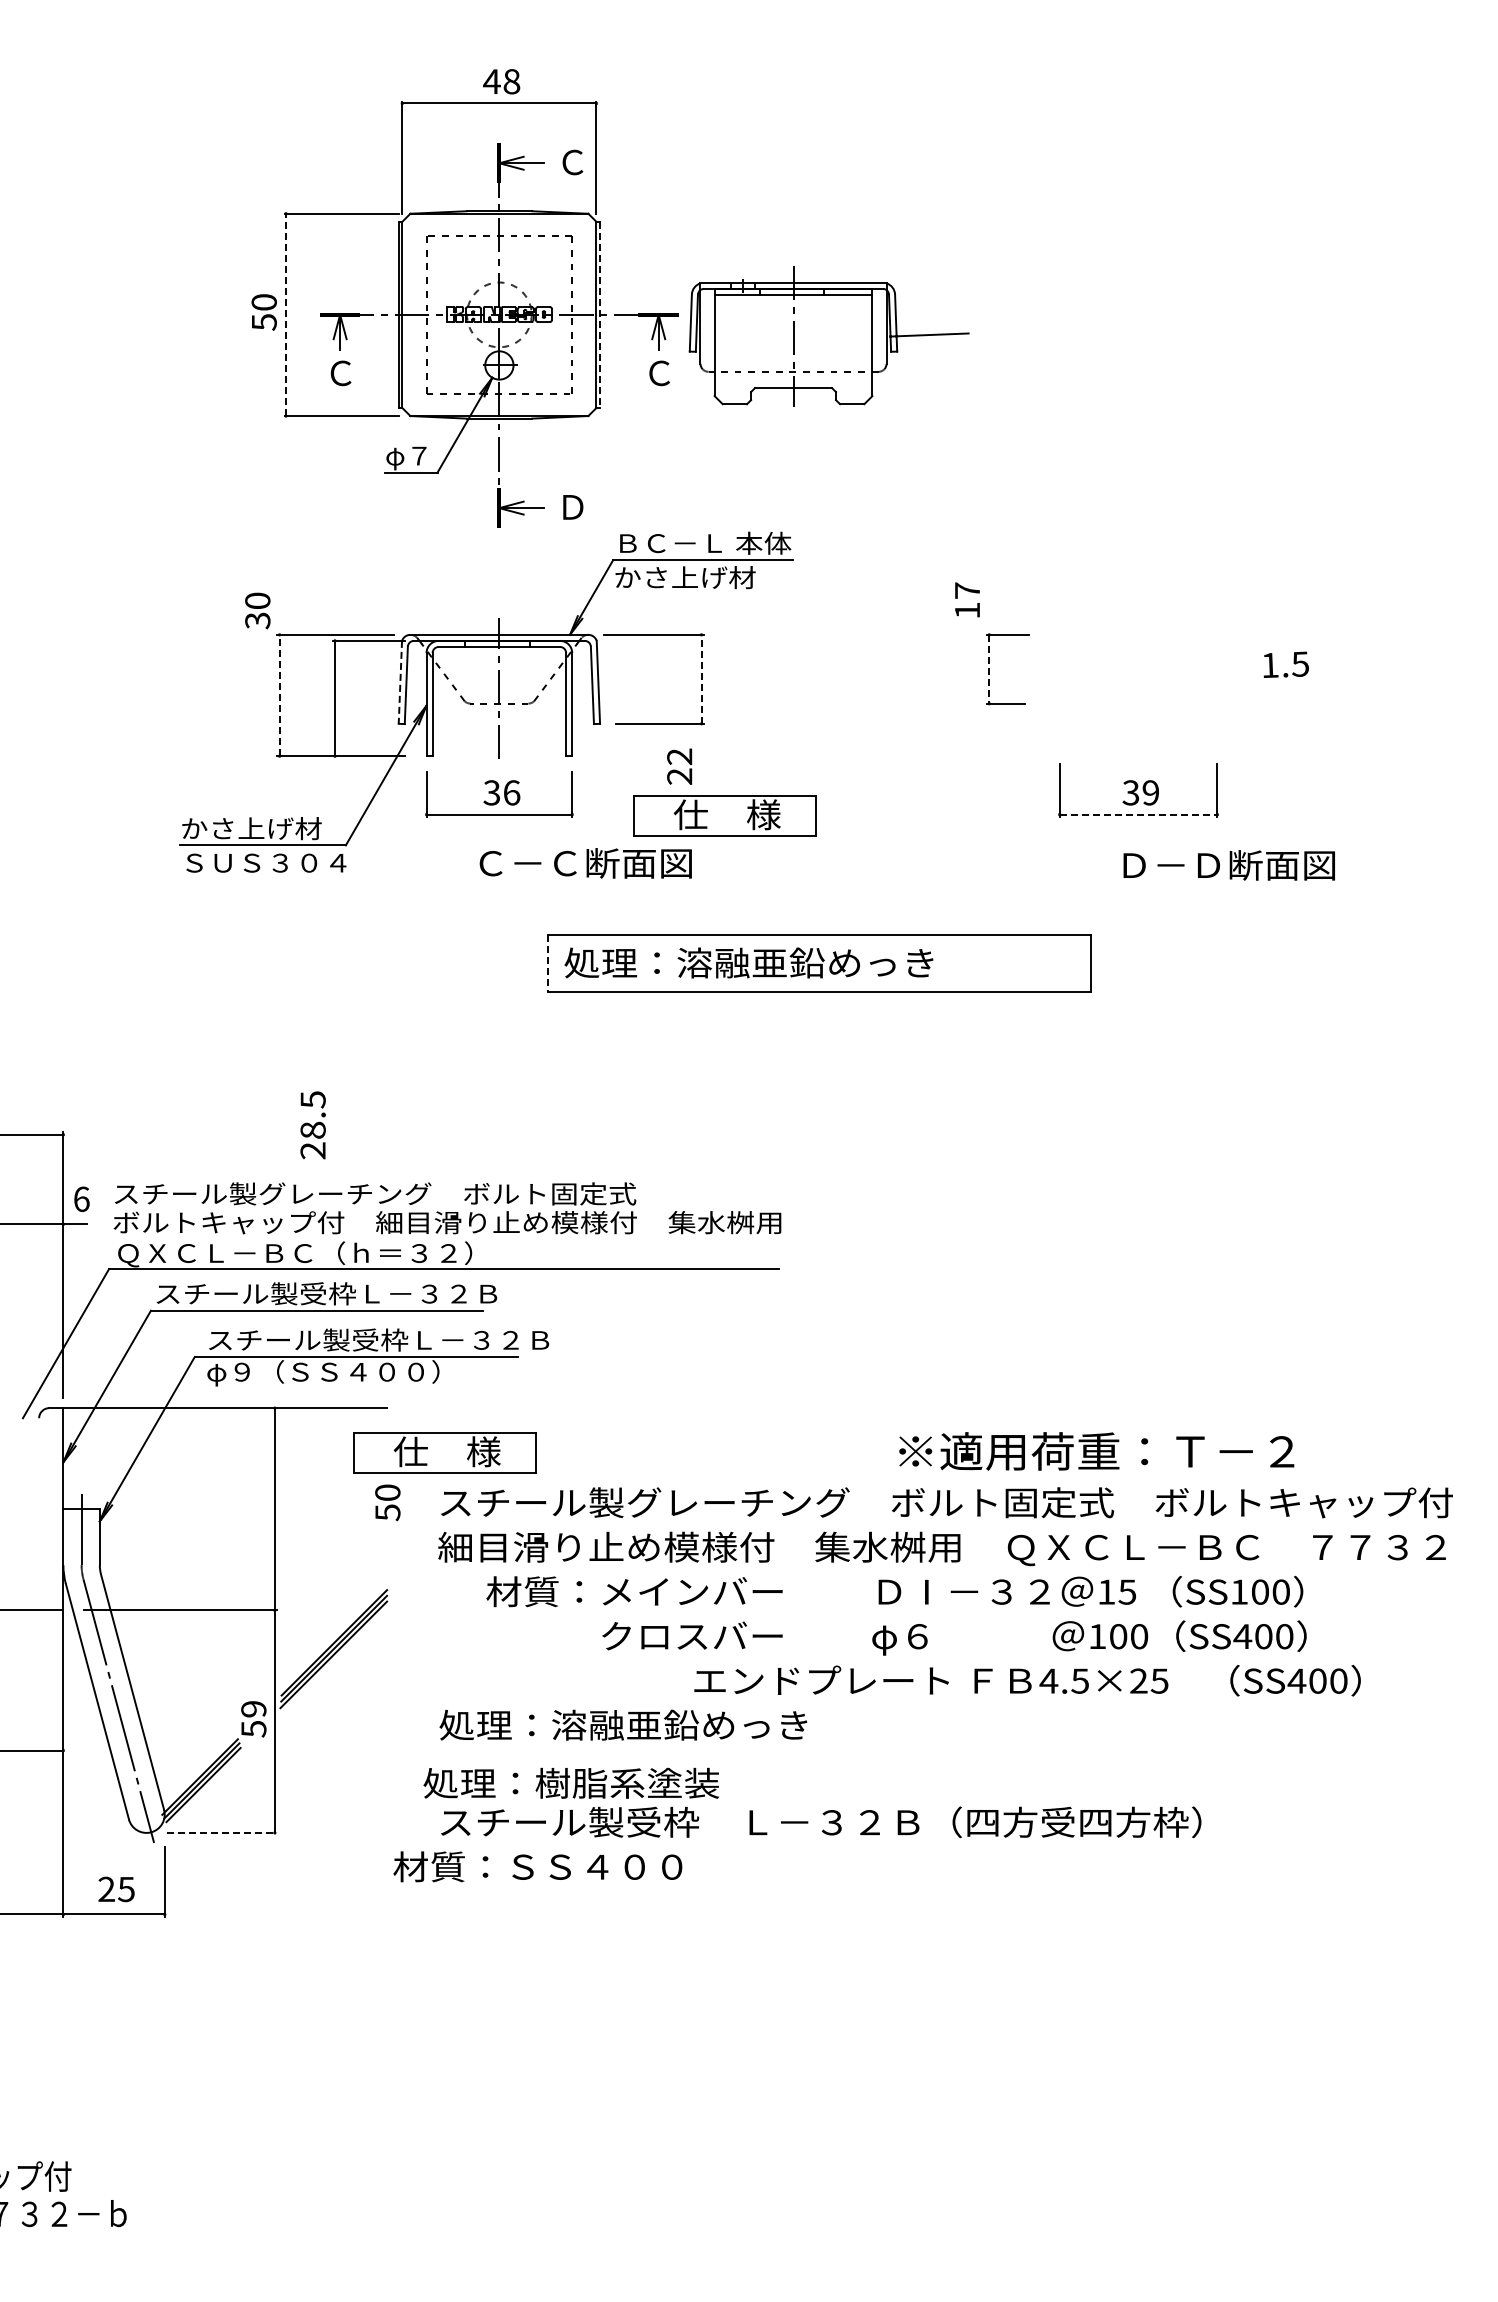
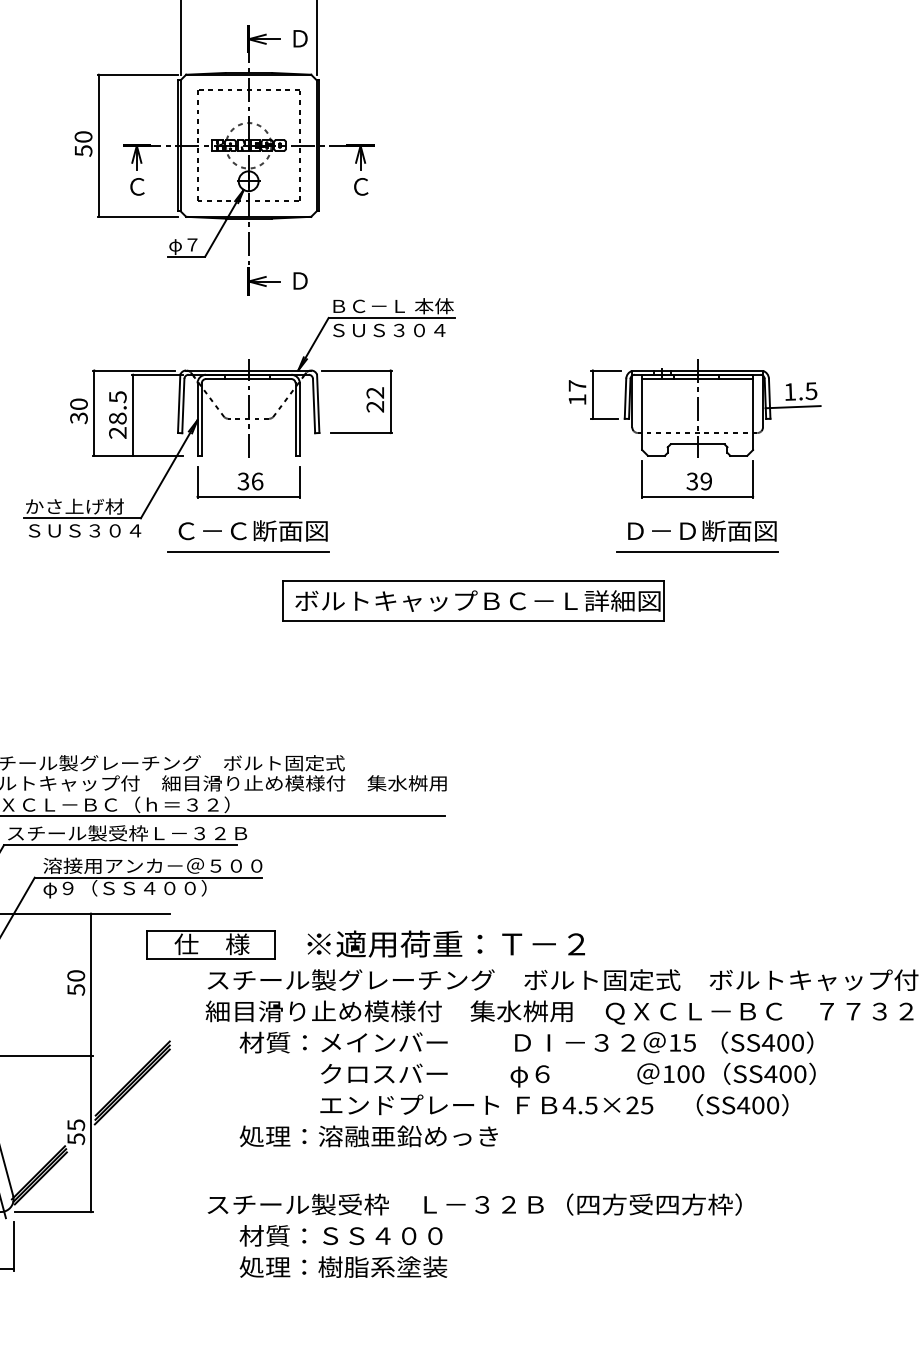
text: (572, 162) -> (300, 38), Ｃ -> Ｄ
line: (286, 314) -> (99, 145), dashed -> solid
line: (600, 315) -> (319, 146), dashed -> solid
part: (828, 336) -> (722, 408), moved
text: (697, 577) -> (387, 330), かさ上げ材 -> ＳＵＳ３０４
text: (967, 599) -> (577, 392), moved
text: (257, 610) -> (78, 411), moved
line: (989, 669) -> (592, 394), dashed -> solid
line: (701, 679) -> (390, 401), dashed -> solid
line: (400, 682) -> (179, 403), dashed -> solid
line: (279, 695) -> (94, 413), dashed -> solid
text: (679, 766) -> (375, 399), moved
line: (1138, 814) -> (697, 496), dashed -> solid
part: (724, 815) -> (406, 497), removed
text: (585, 863) -> (252, 531), moved
text: (1228, 865) -> (701, 531), moved
line: (498, 892) -> (248, 551), added
line: (1138, 892) -> (697, 551), added
text: (824, 962) -> (477, 600), 処理：溶融亜鉛めっき -> ボルトキャップＢＣ－Ｌ詳細図
line: (548, 963) -> (283, 601), dashed -> solid
text: (312, 1125) -> (117, 415), moved
text: (378, 1339) -> (163, 865), スチール製受枠Ｌ－３２Ｂ -> 溶接用アンカ－＠５００
text: (1096, 1451) -> (446, 944), moved
text: (387, 1502) -> (75, 982), moved
text: (1238, 1591) -> (767, 1042), SS100 -> SS400
text: (1027, 1680) -> (554, 1104), moved
text: (253, 1709) -> (75, 1125), 59 -> 55
text: (623, 1724) -> (368, 1135), moved
text: (570, 1782) -> (342, 1266), moved
line: (222, 1832) -> (54, 1211), dashed -> solid
text: (537, 1866) -> (340, 1235), moved

